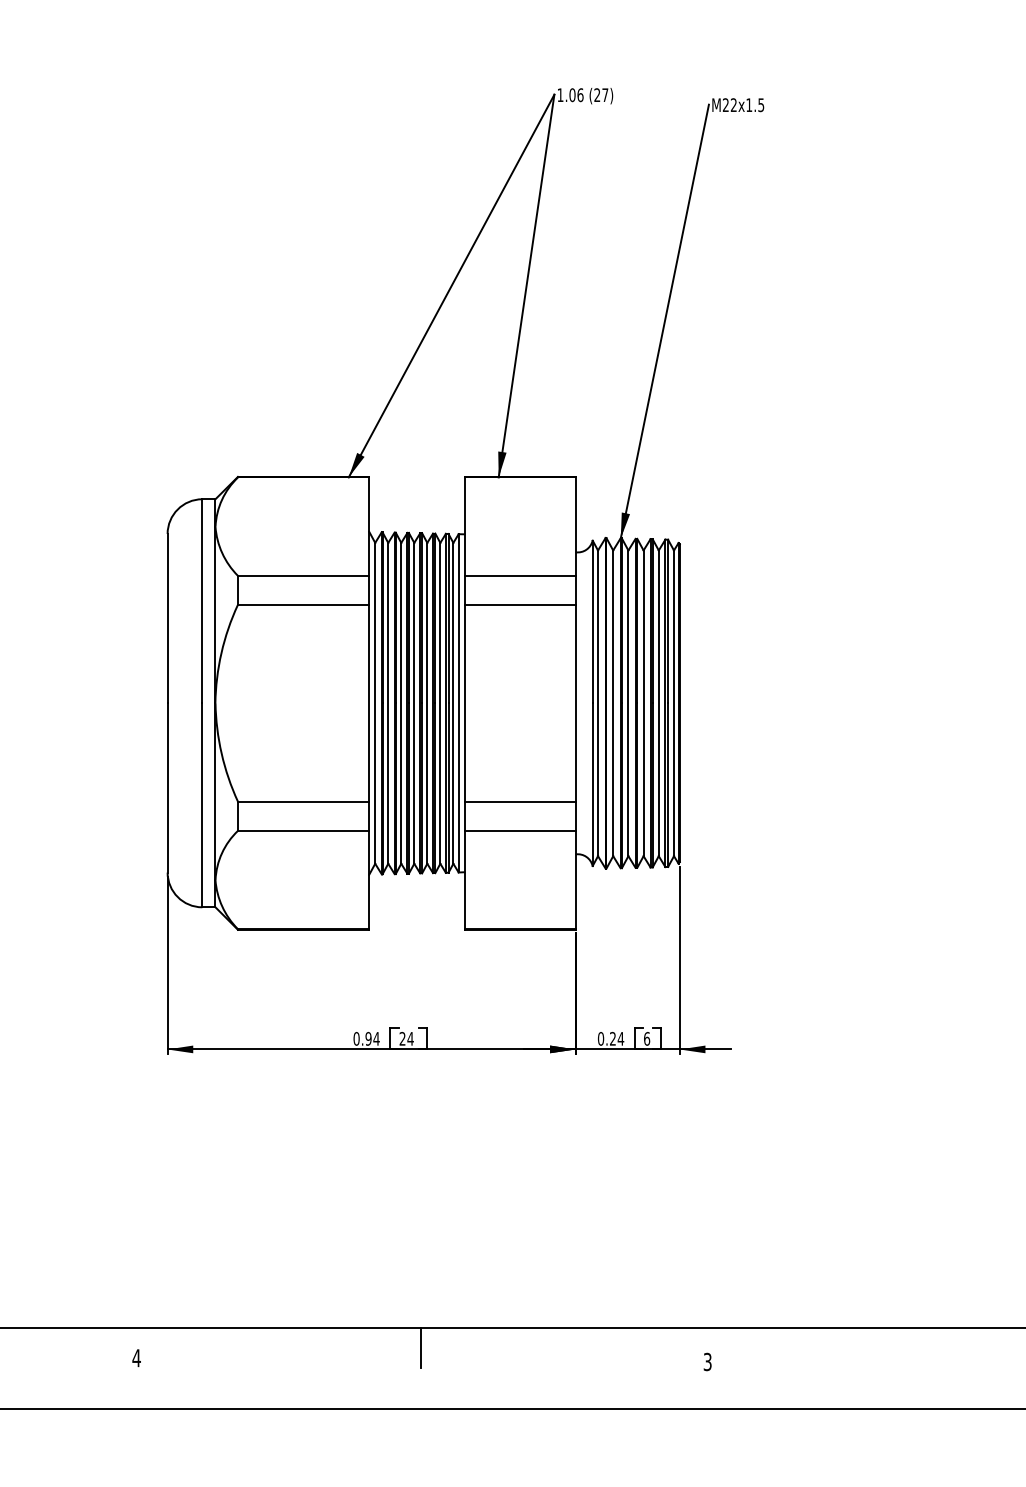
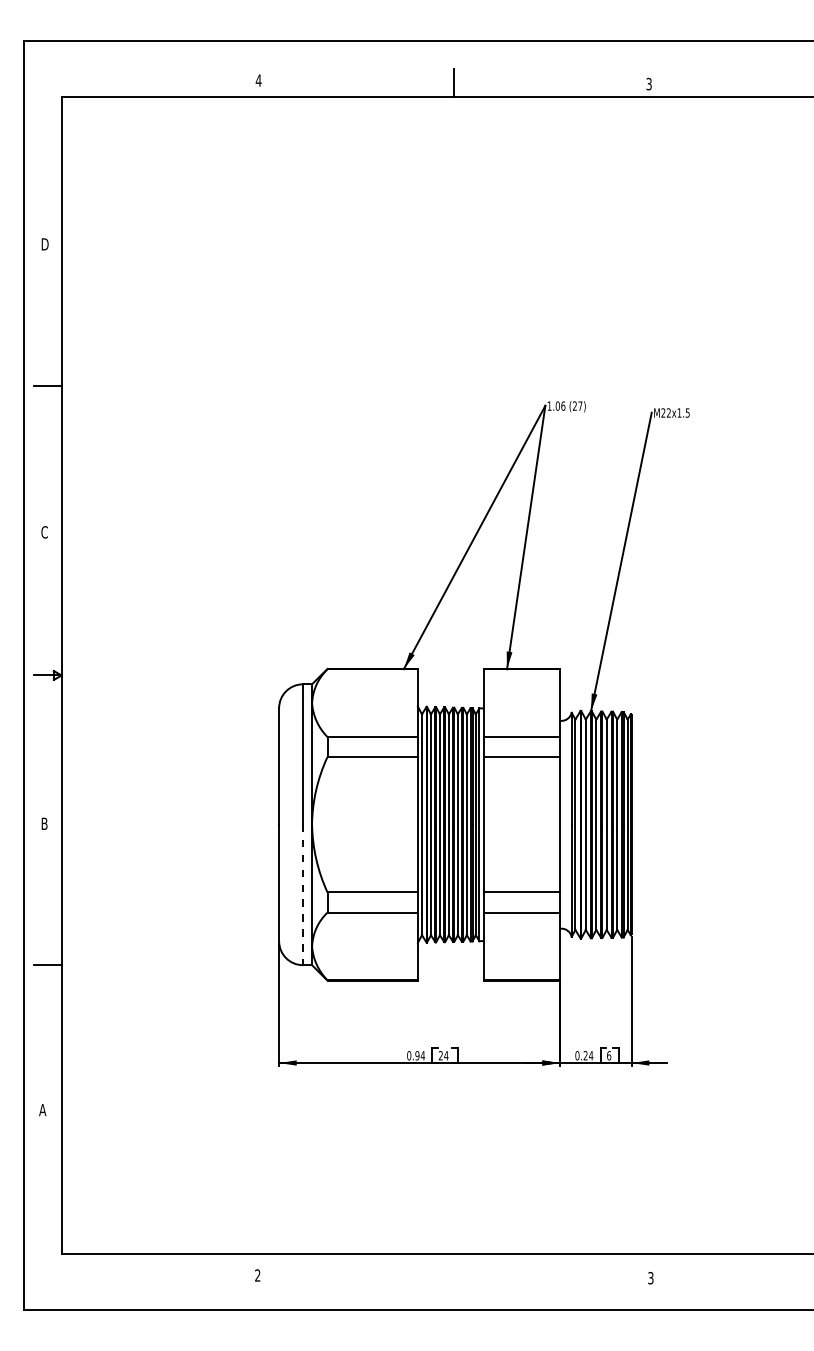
line: (203, 806) -> (303, 895), solid -> dashed
line: (420, 1347) -> (453, 1268), removed
text: (136, 1358) -> (257, 1275), 4 -> 2

